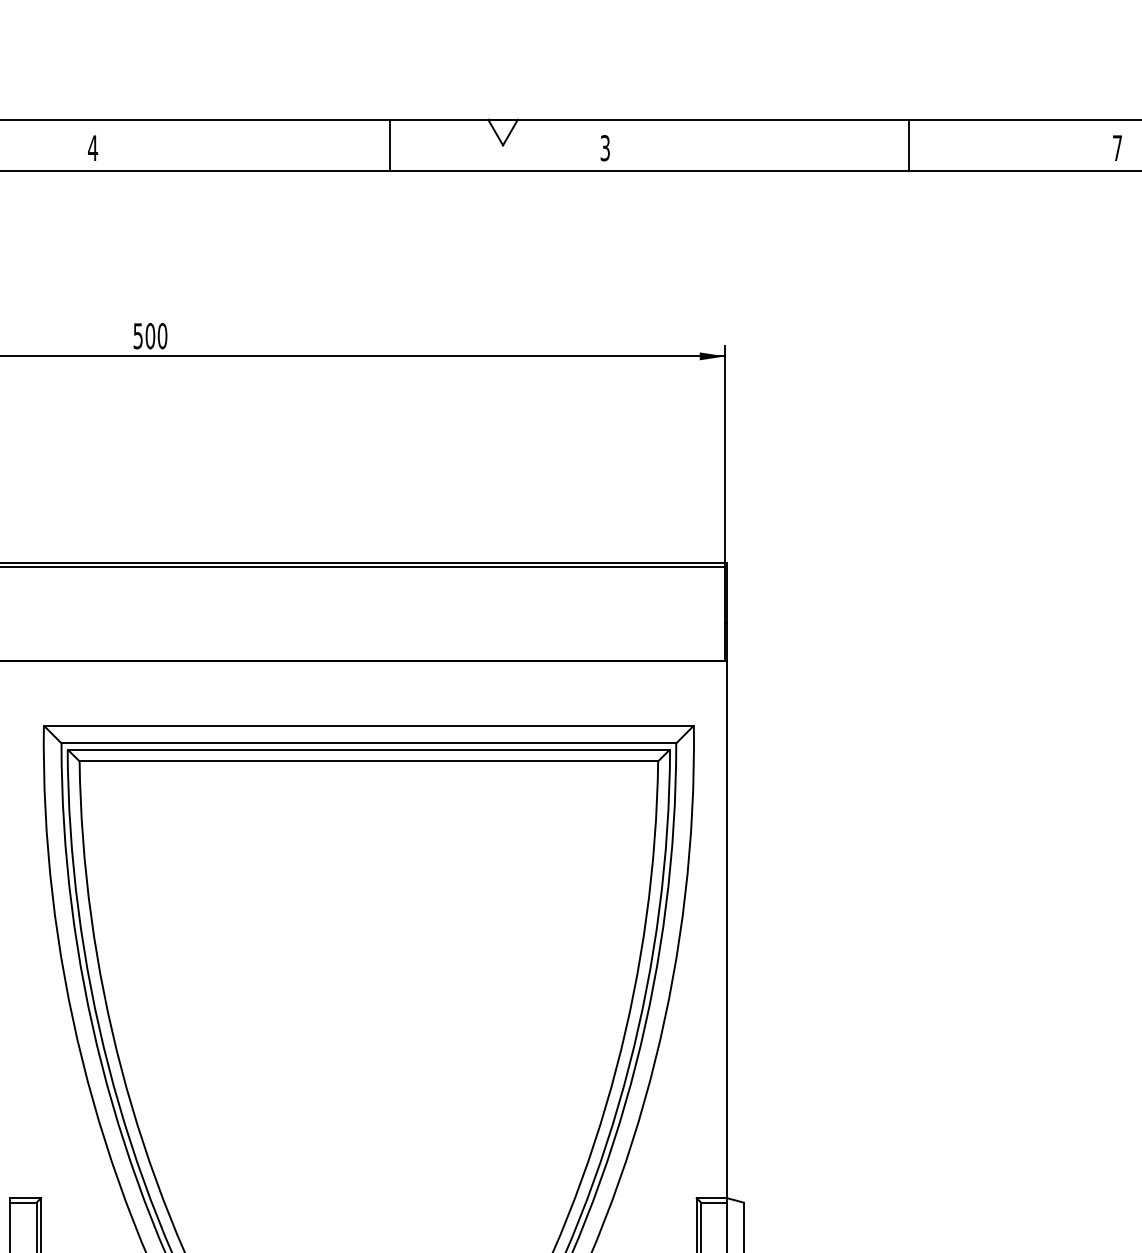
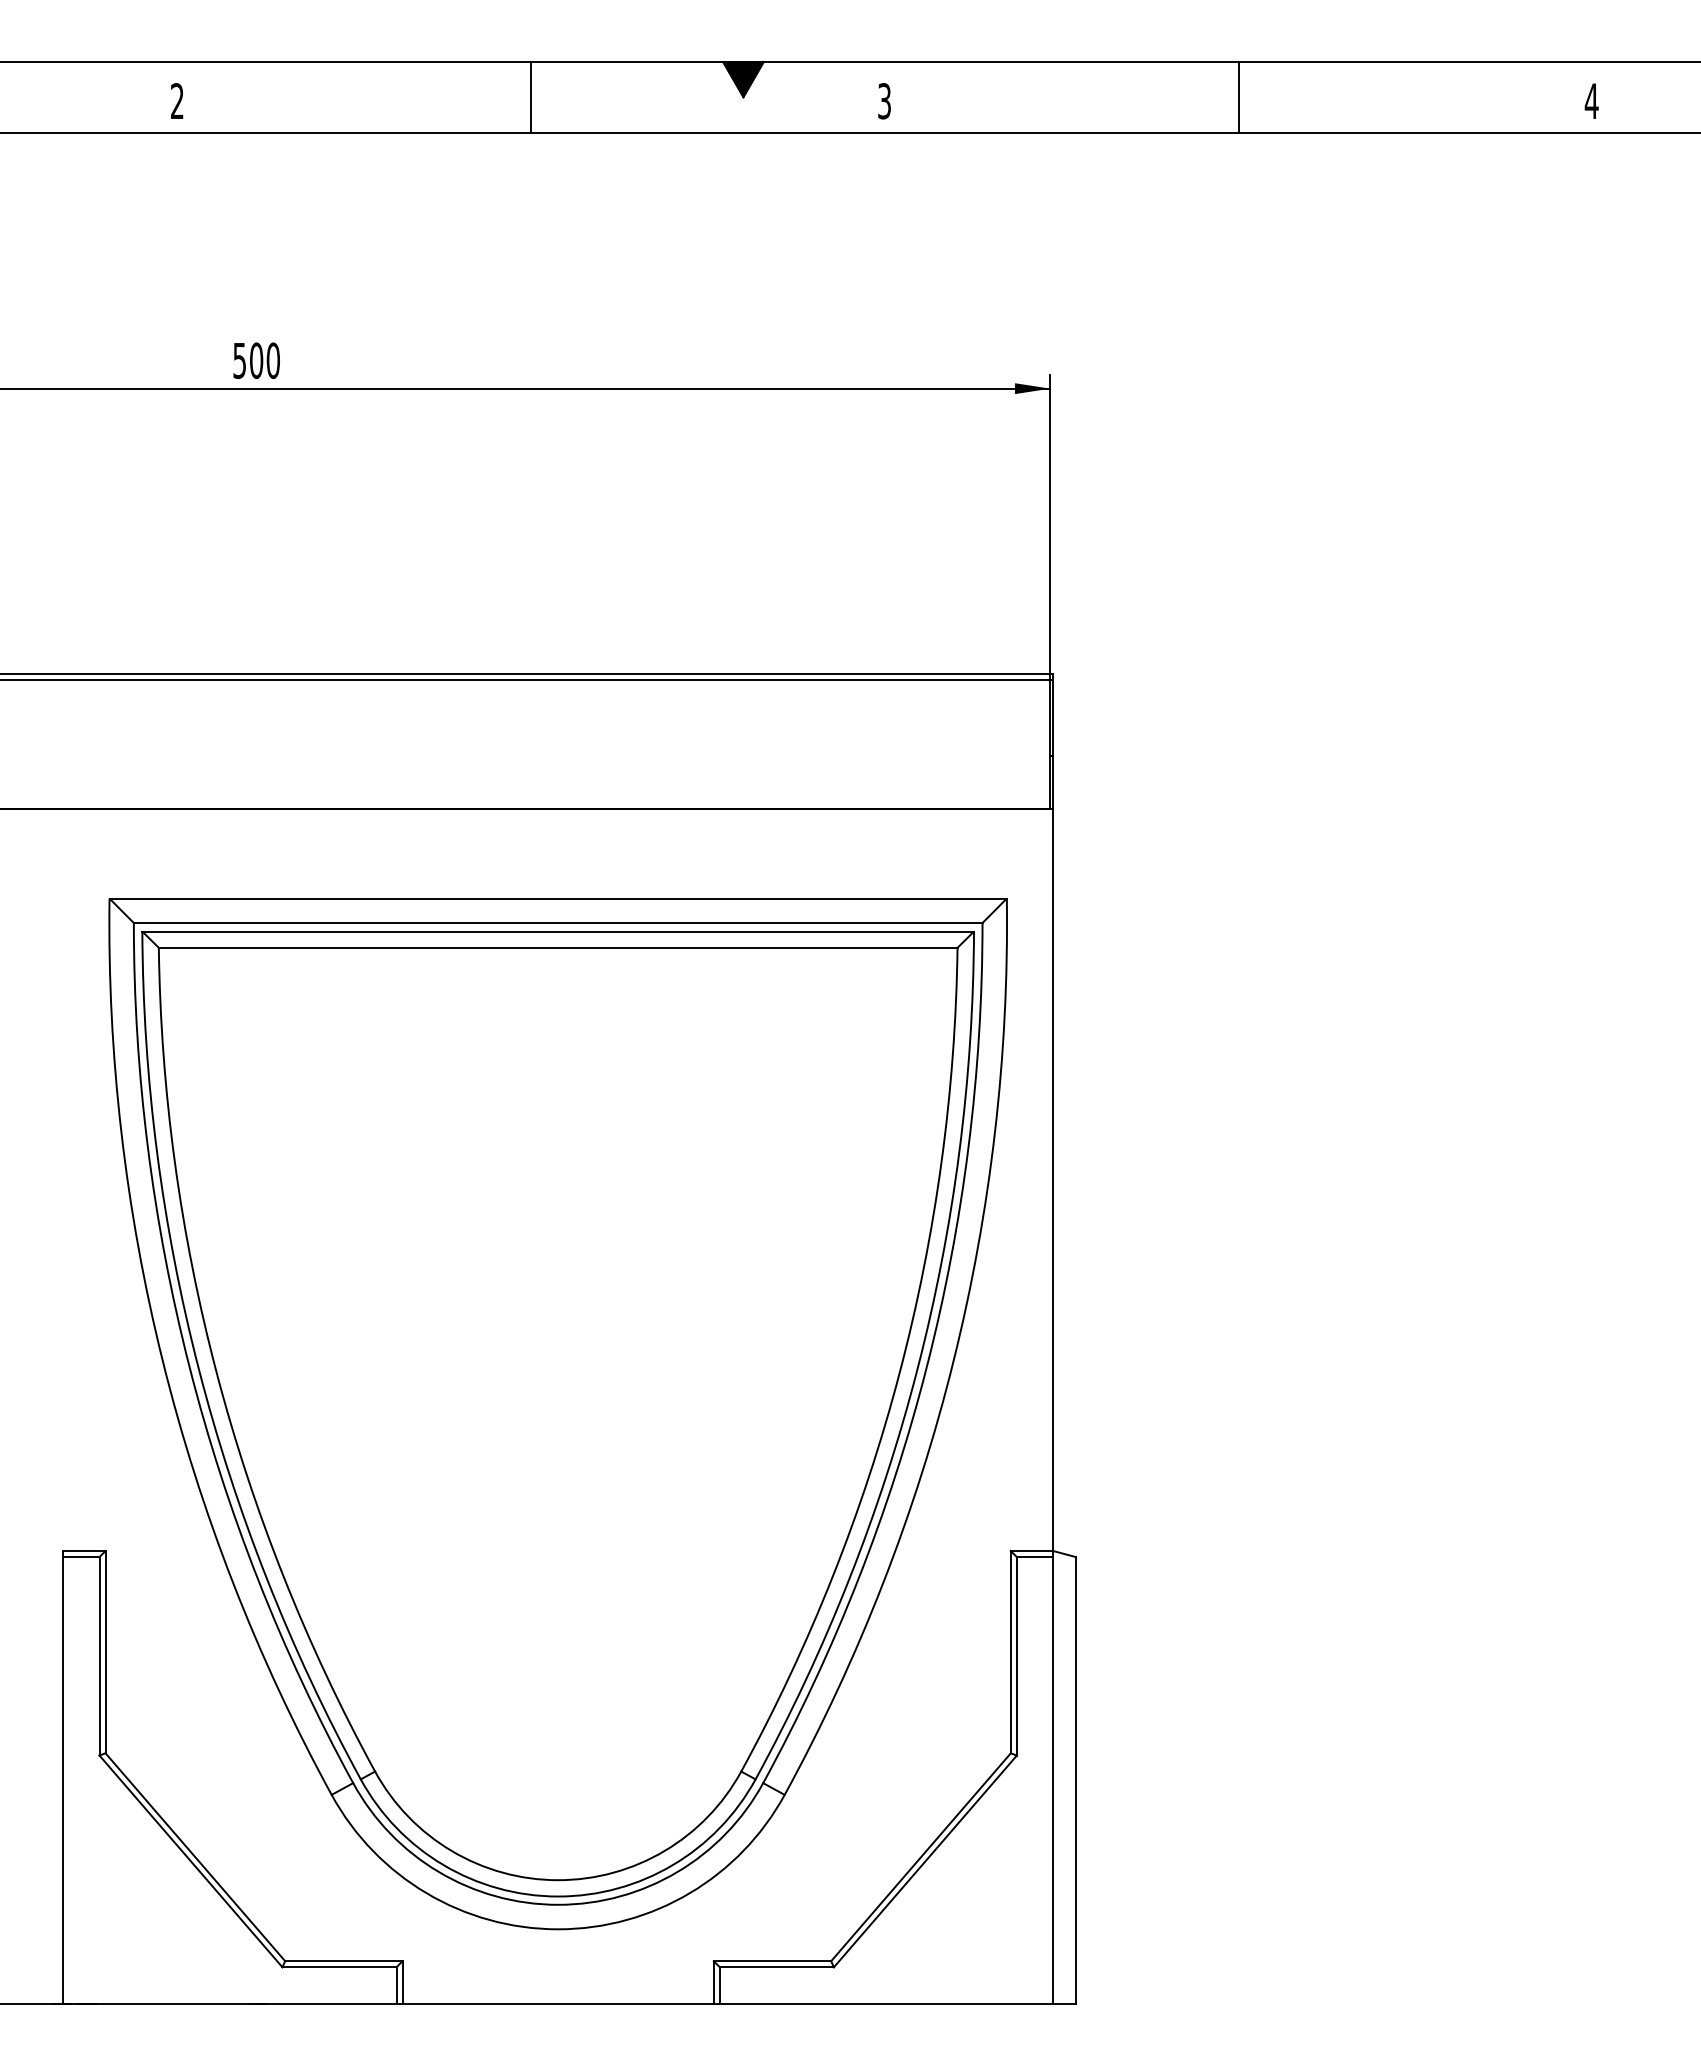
fill: (503, 132) -> (743, 79), added
line: (390, 144) -> (531, 96), moved
line: (908, 144) -> (1238, 96), moved
text: (93, 147) -> (177, 100), 4 -> 2
text: (1117, 147) -> (1591, 100), 7 -> 4

